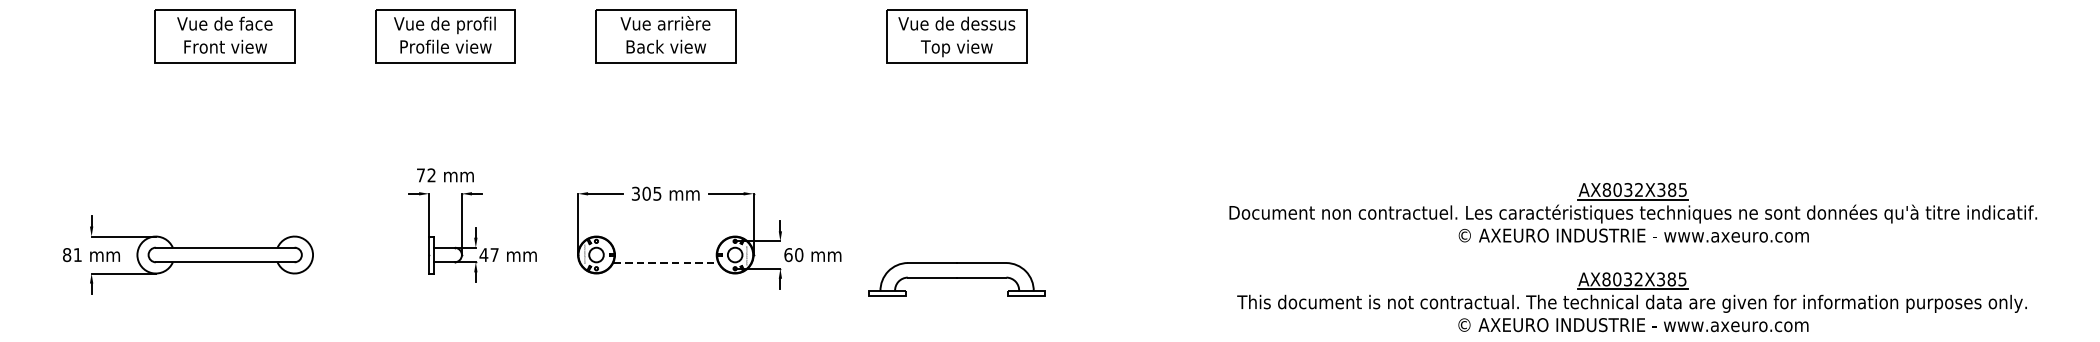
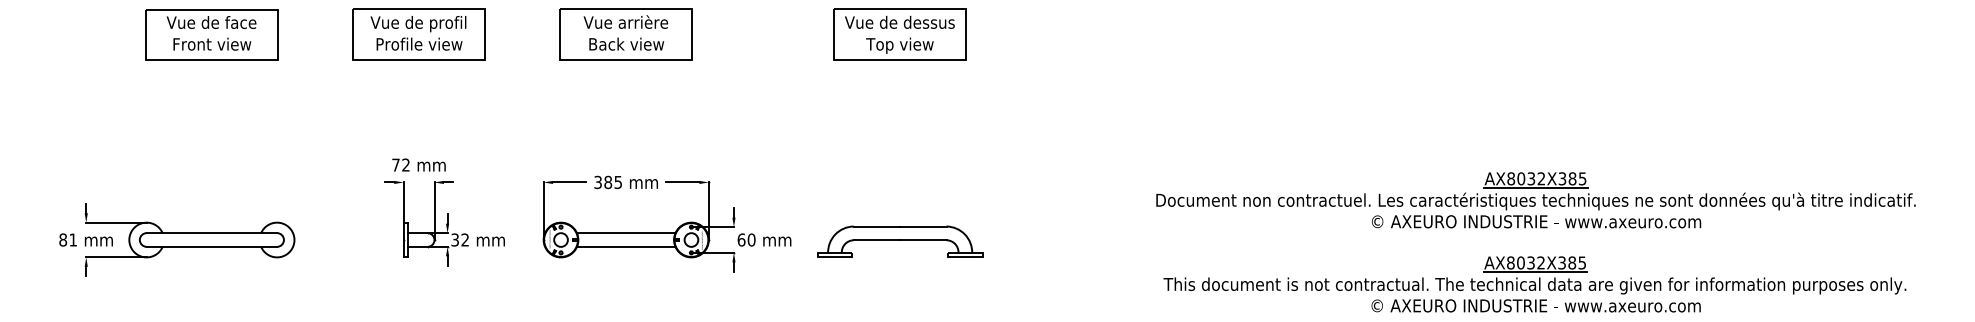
text: (646, 193) -> (608, 182), 305 -> 385
line: (666, 248) -> (626, 233), added
text: (488, 254) -> (459, 239), 47 -> 32
line: (666, 262) -> (626, 247), dashed -> solid
part: (957, 278) -> (900, 241), moved

